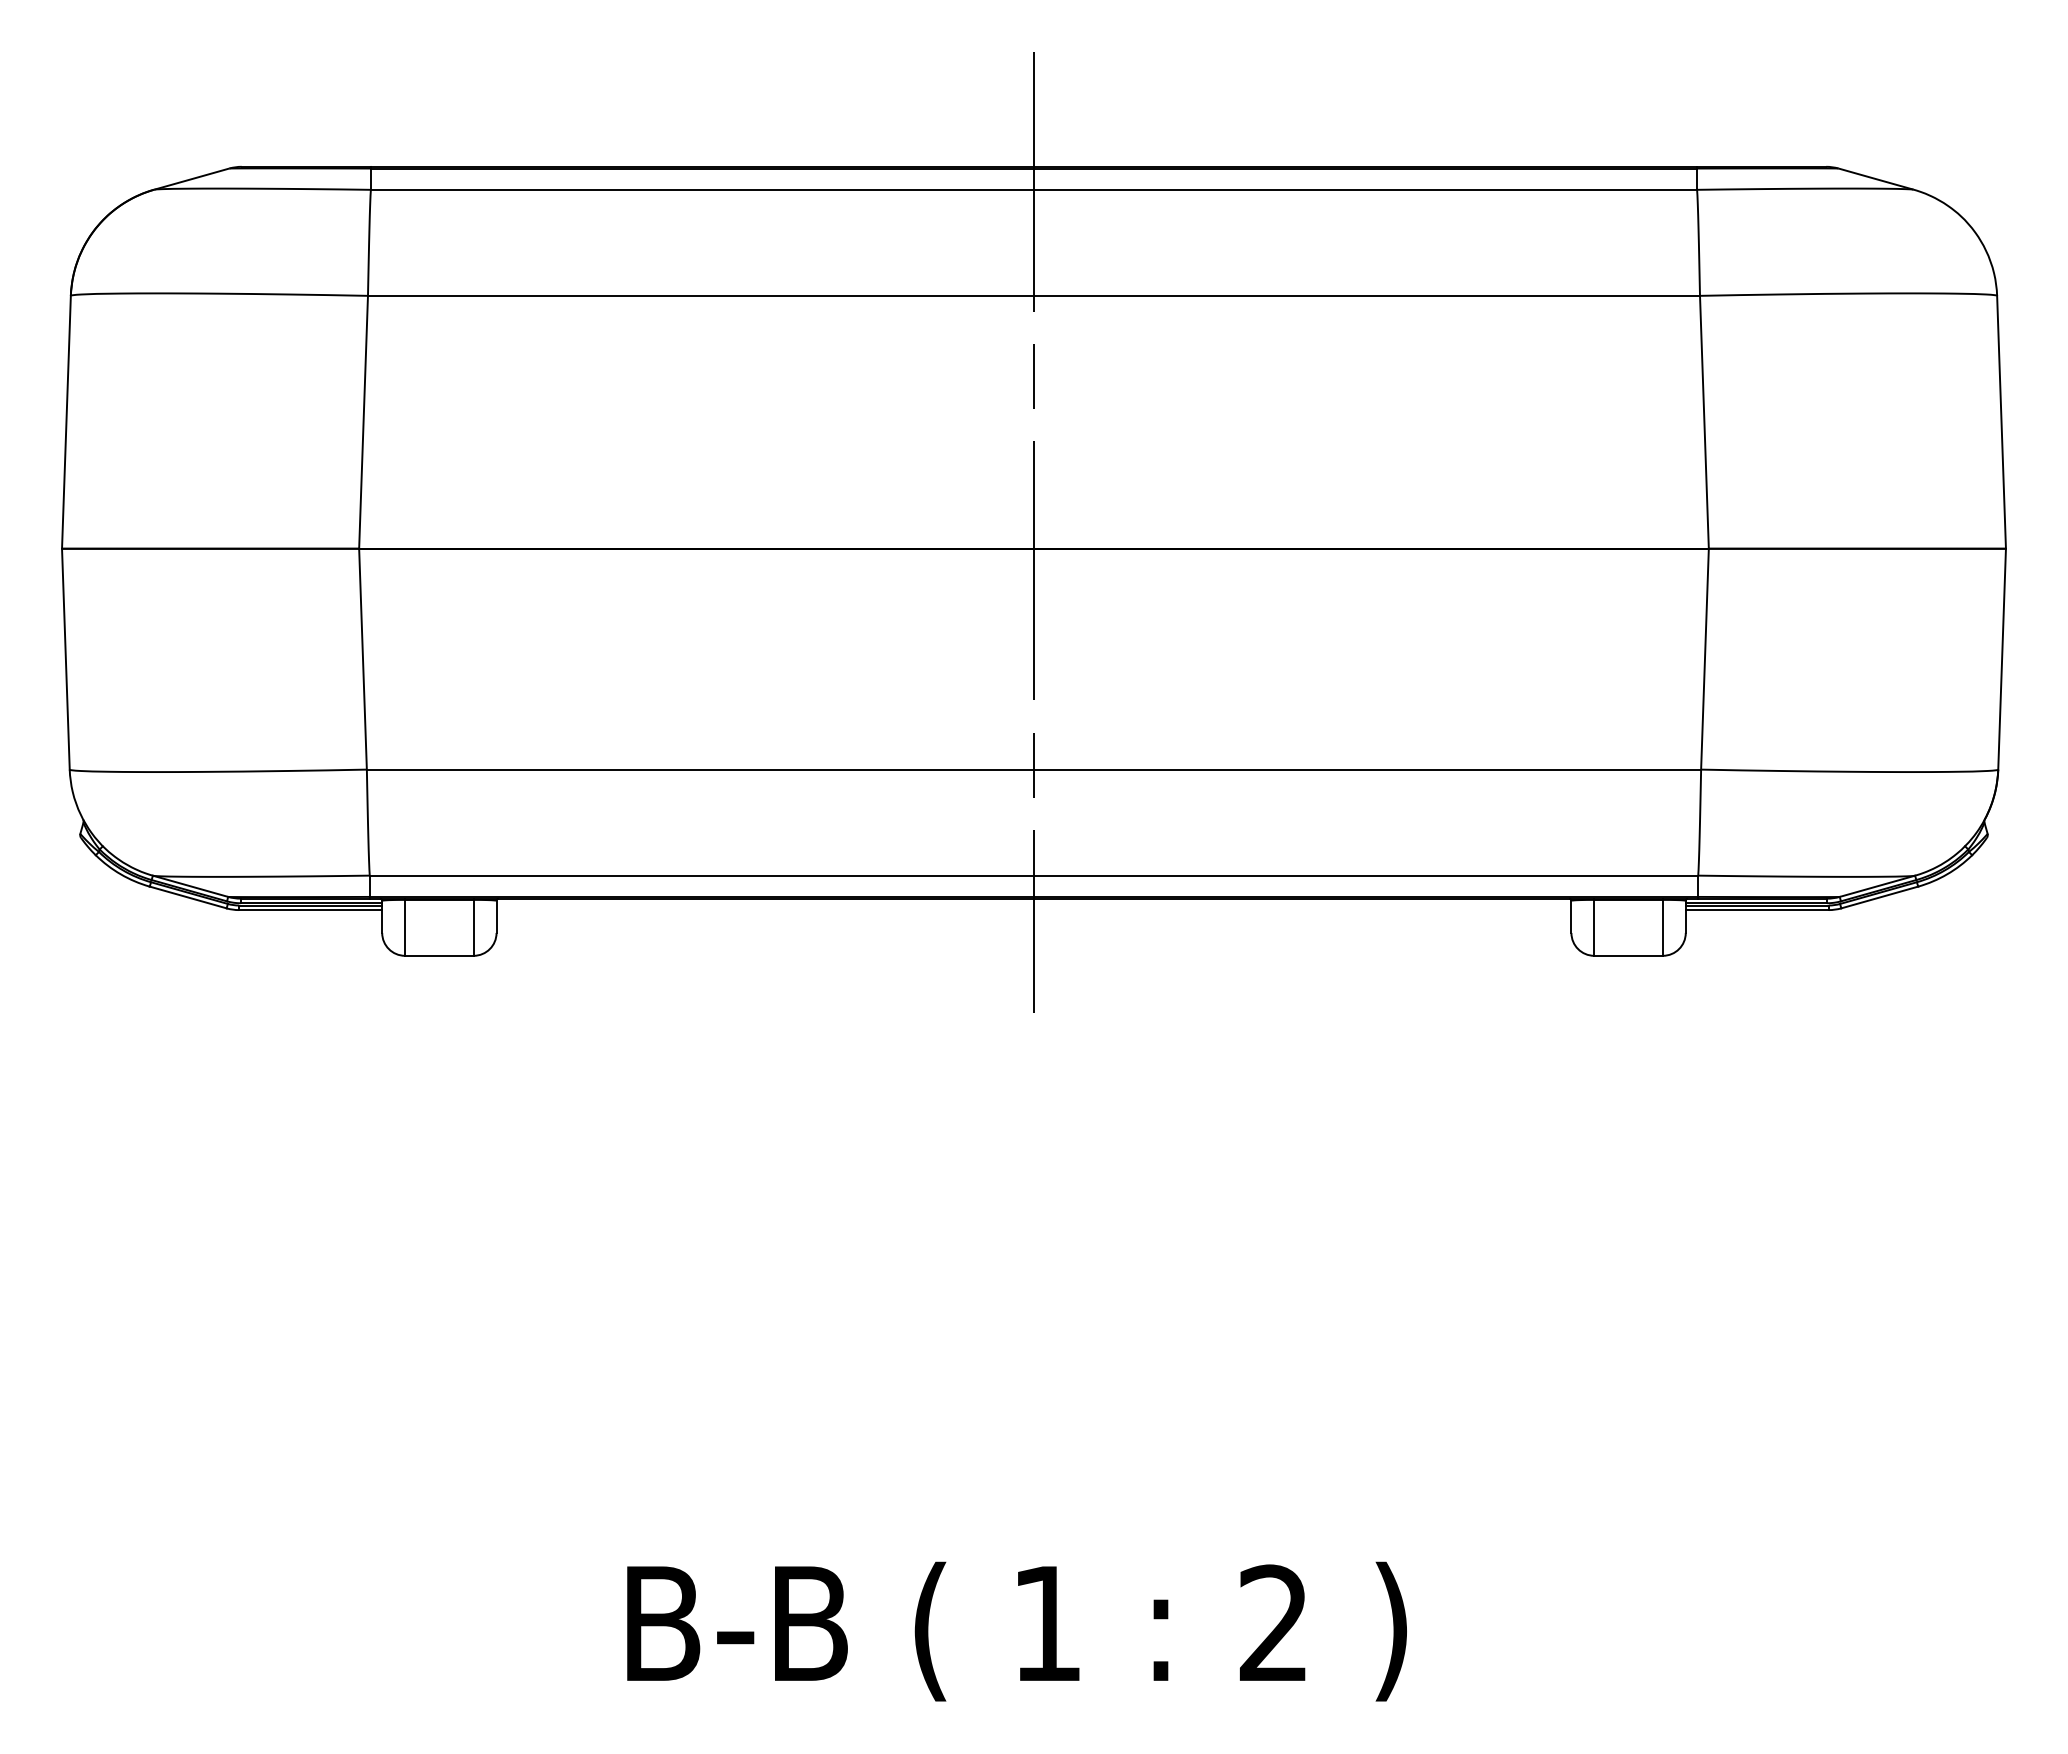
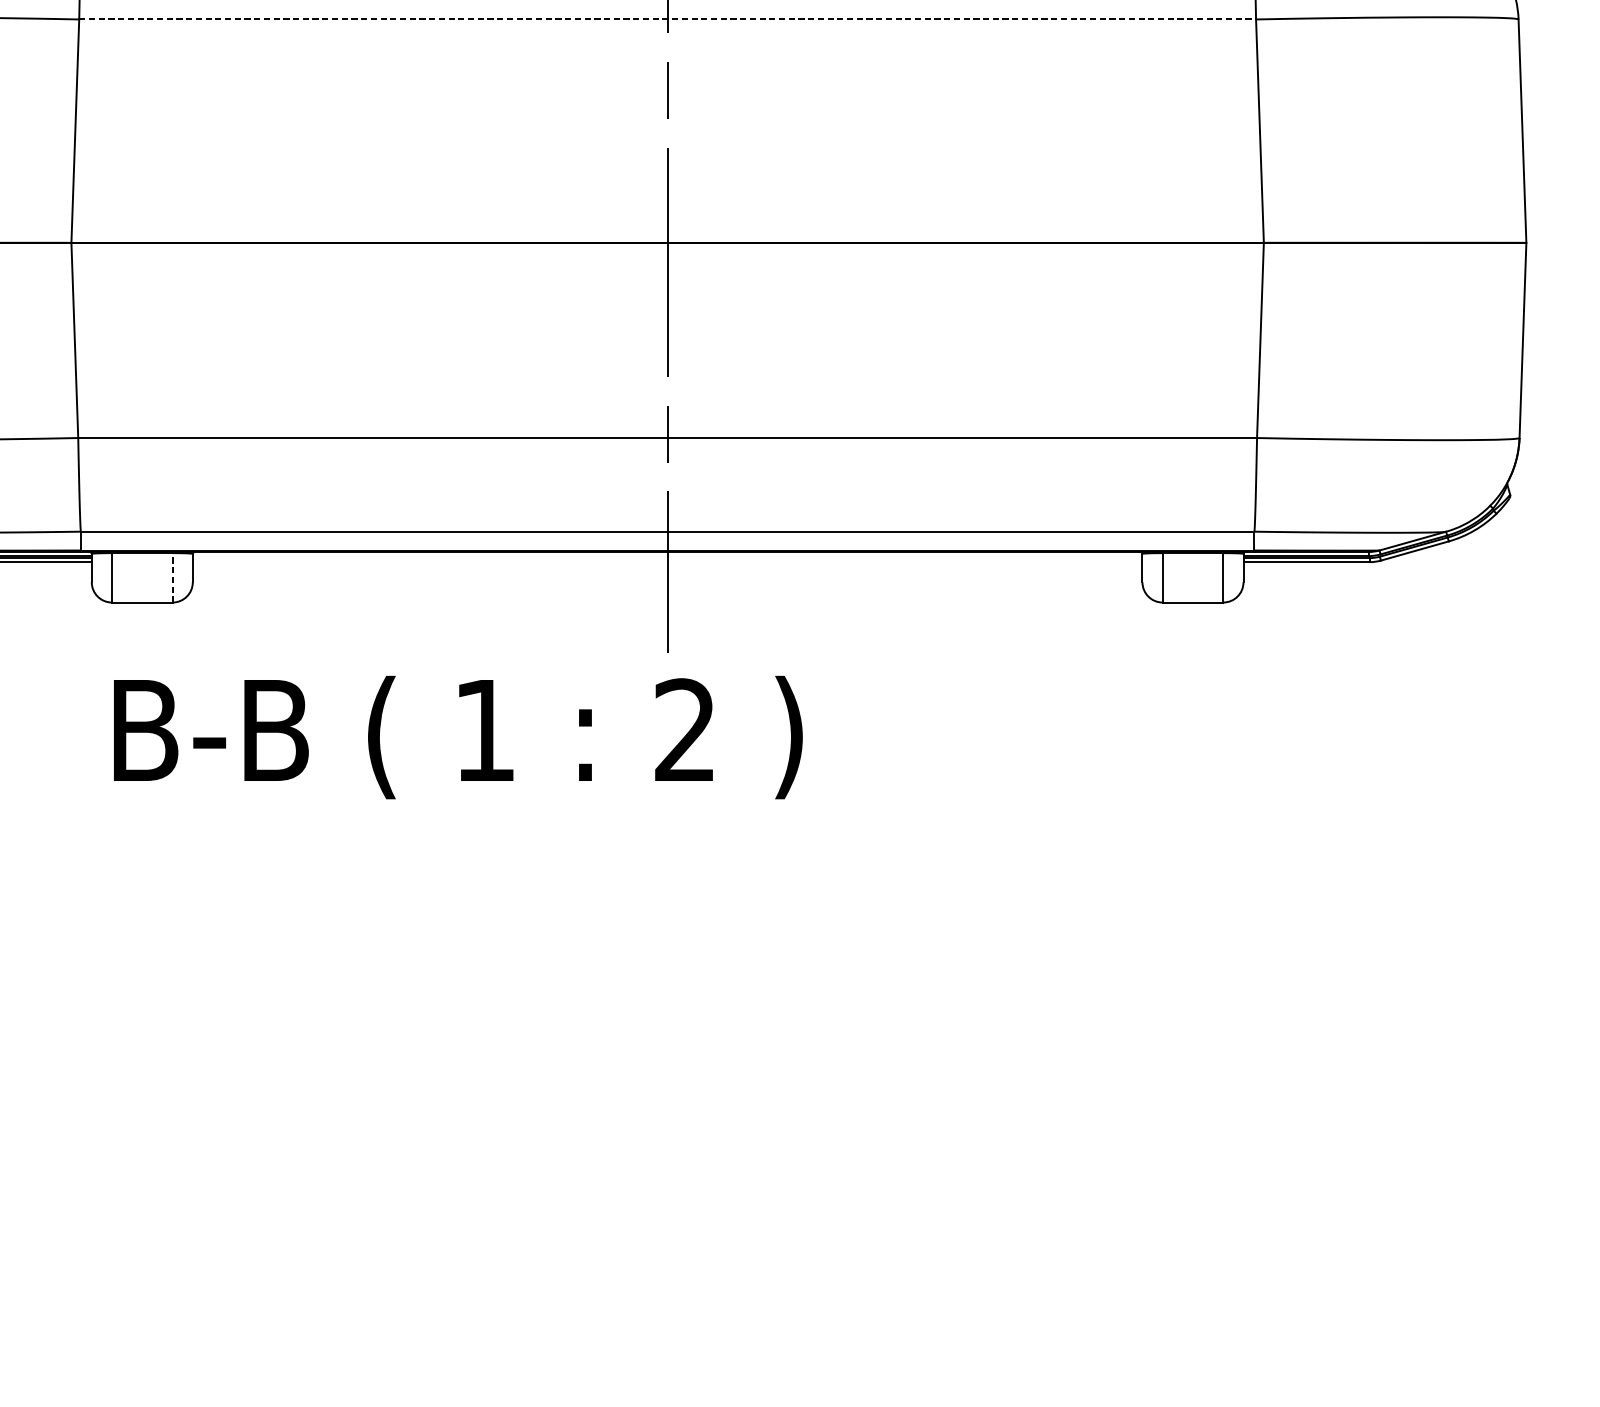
line: (1034, 295) -> (668, 19), solid -> dashed
line: (473, 927) -> (172, 577), solid -> dashed
text: (1016, 1631) -> (457, 737), moved

